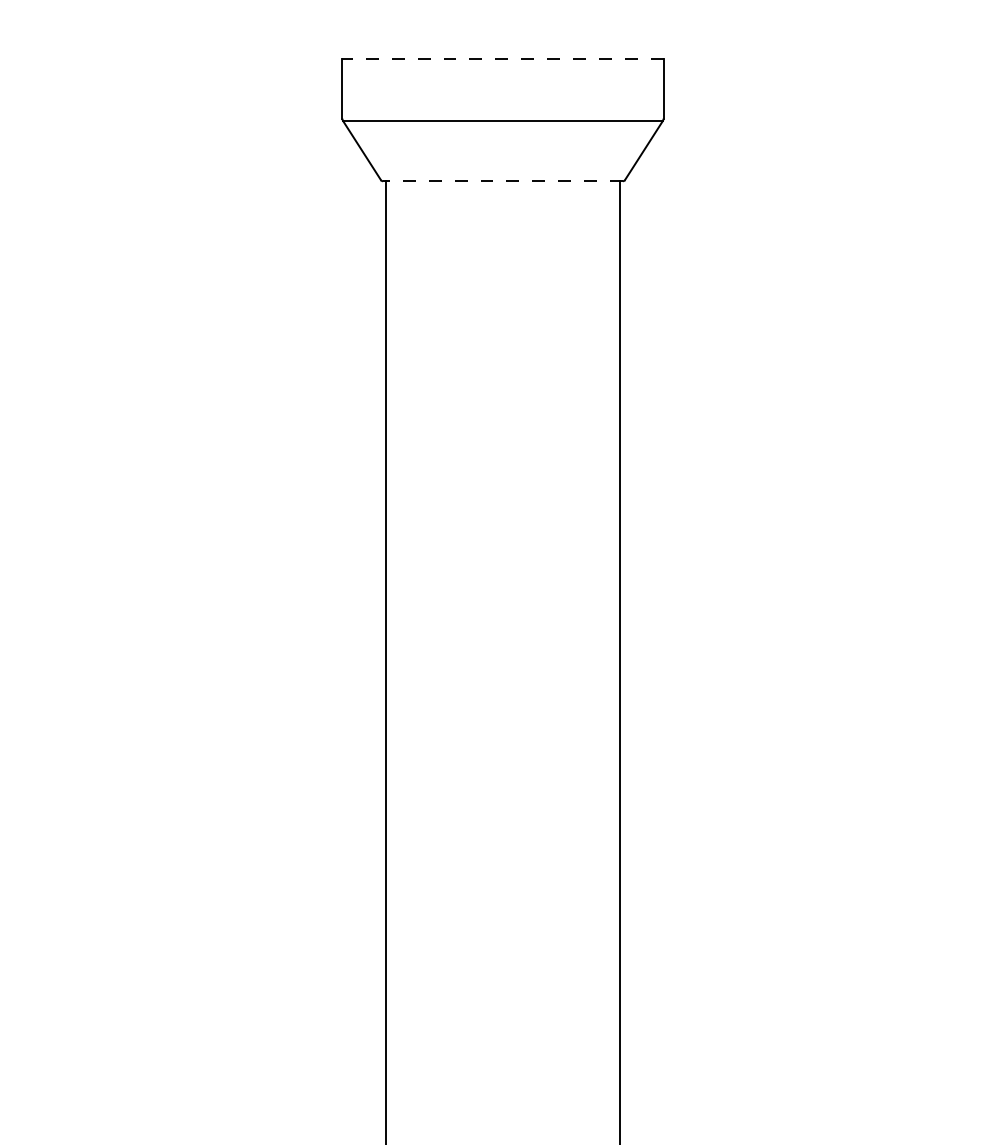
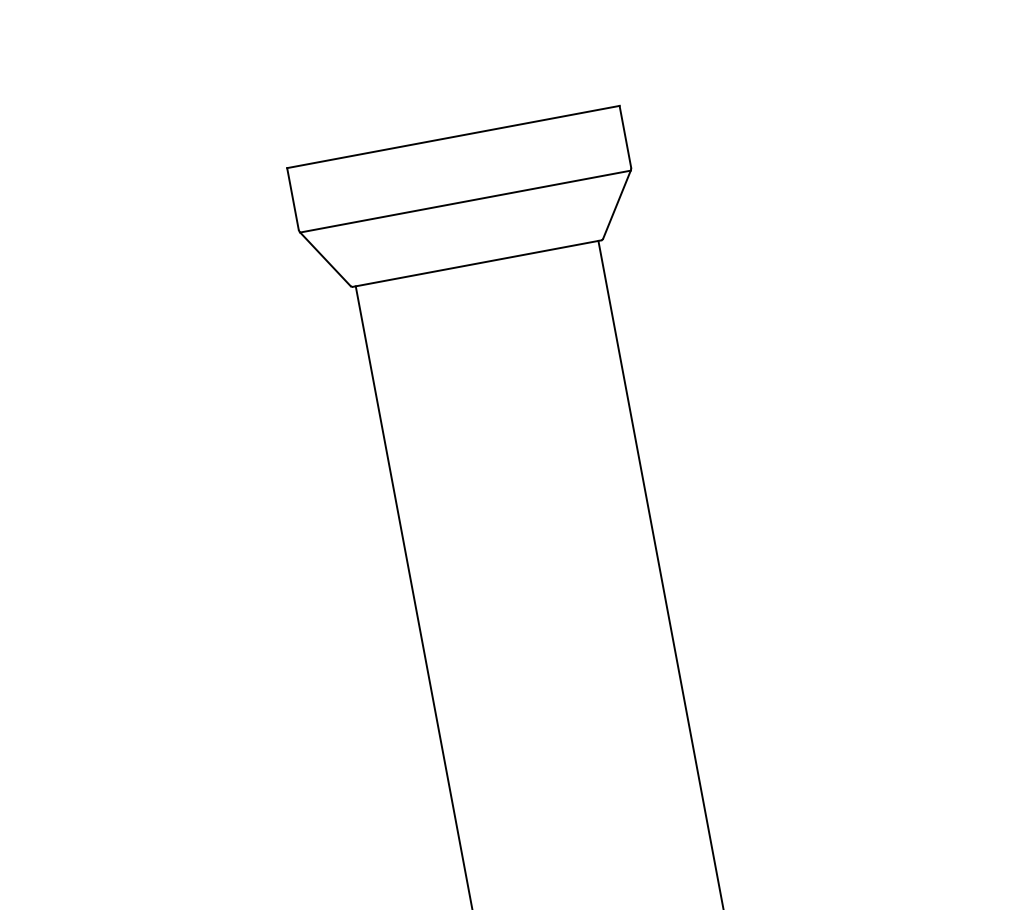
line: (502, 58) -> (452, 136), dashed -> solid
line: (502, 181) -> (476, 263), dashed -> solid

